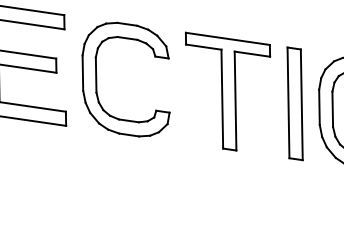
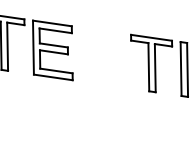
part: (98, 79) -> (88, 57), removed

